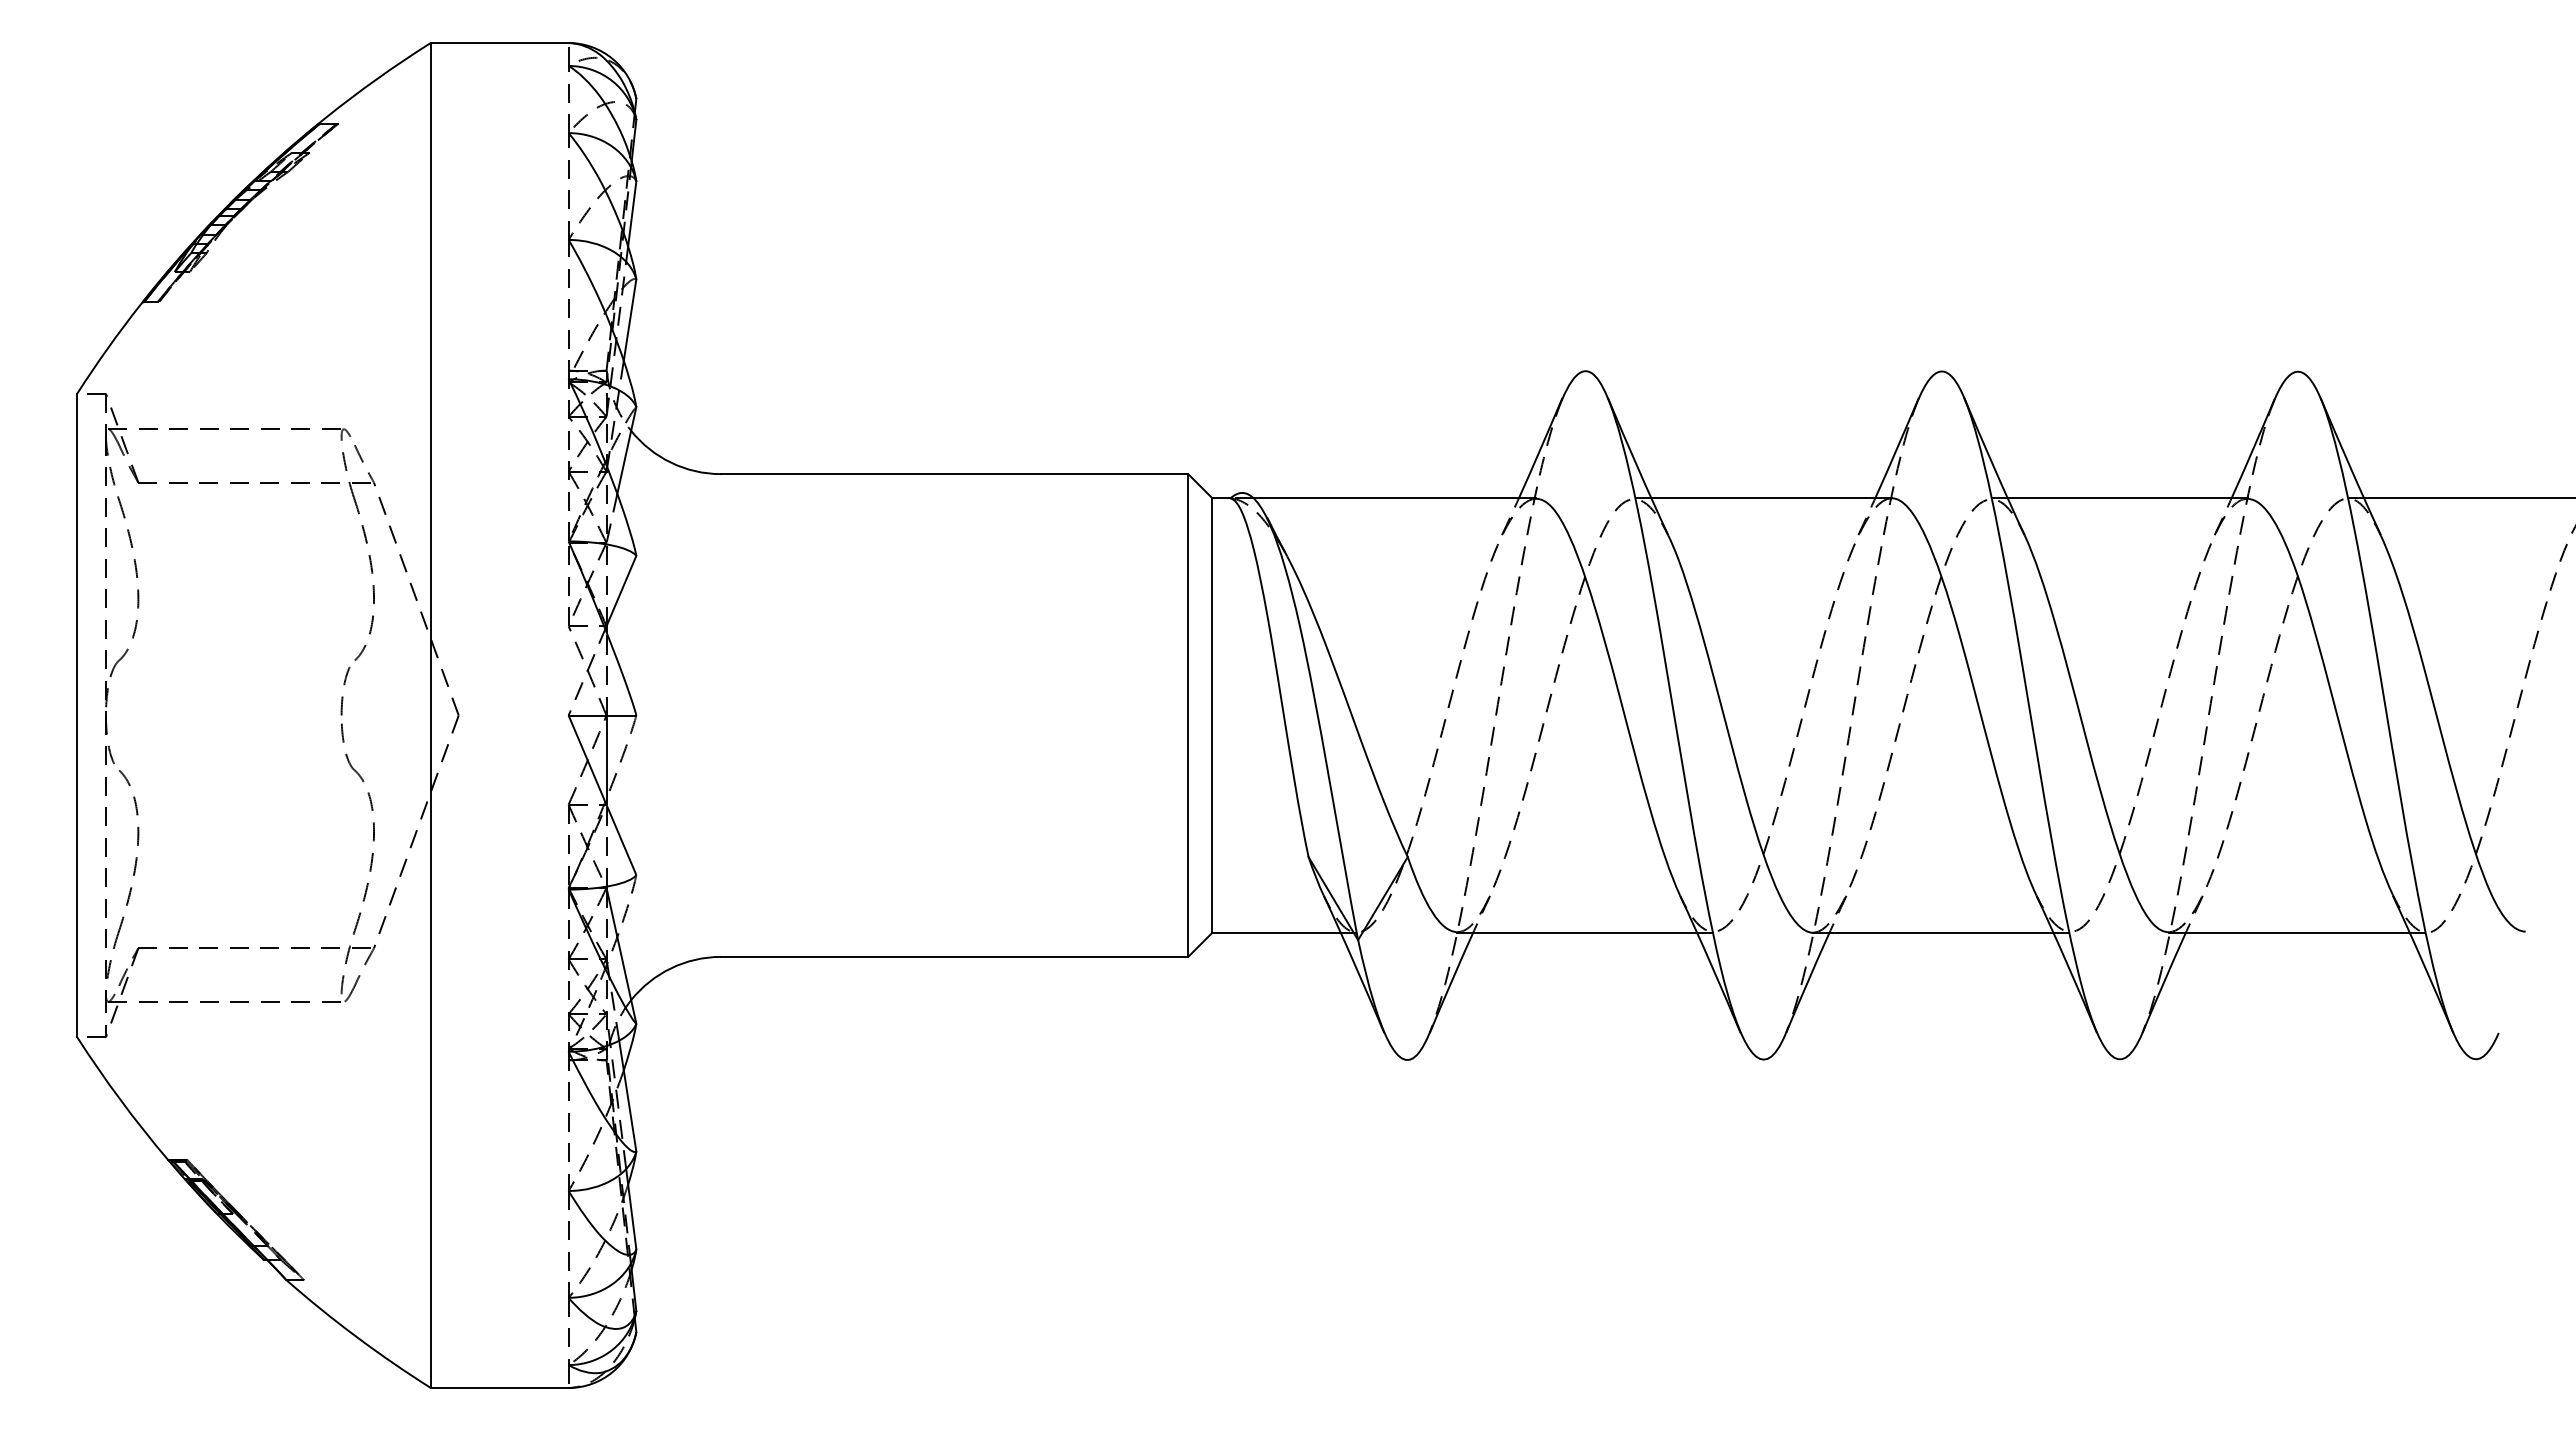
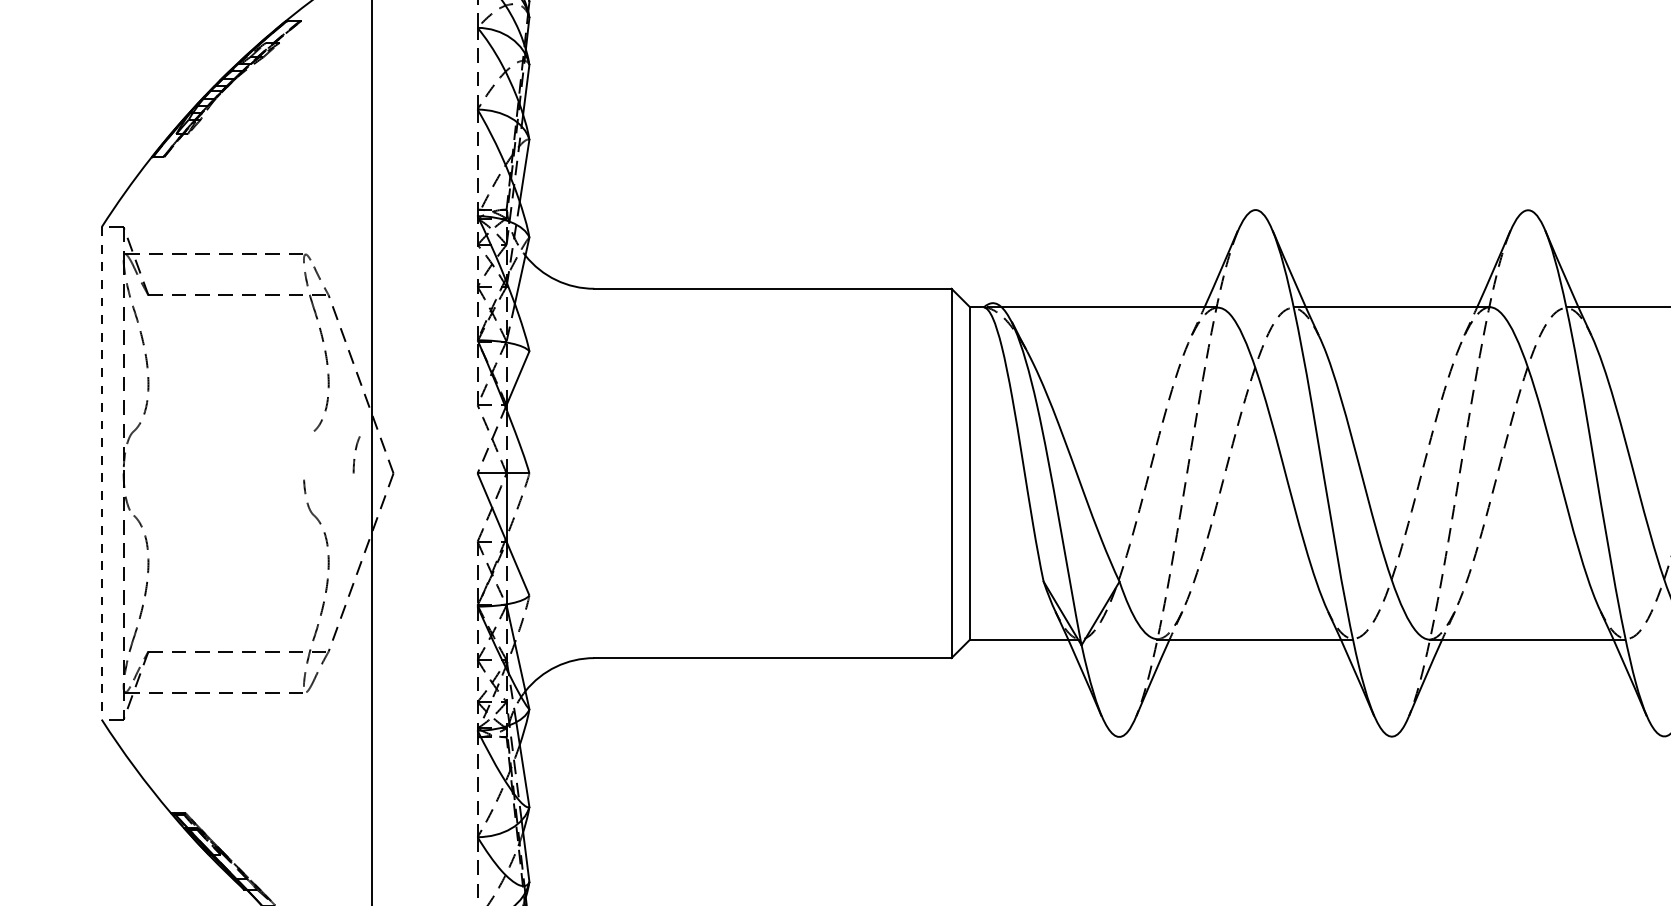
curve: (344, 685) -> (355, 450), moved
line: (77, 715) -> (101, 473), solid -> dashed

